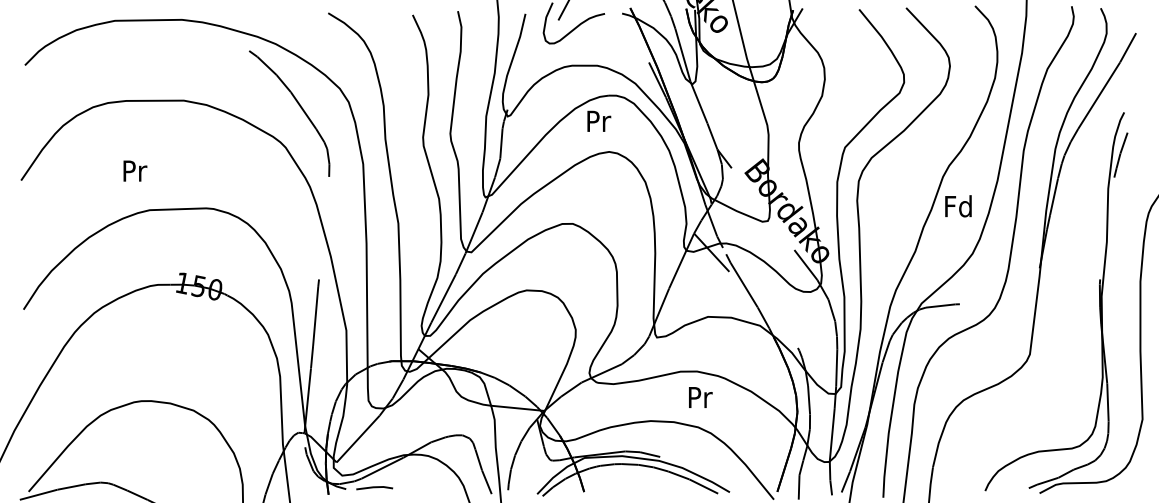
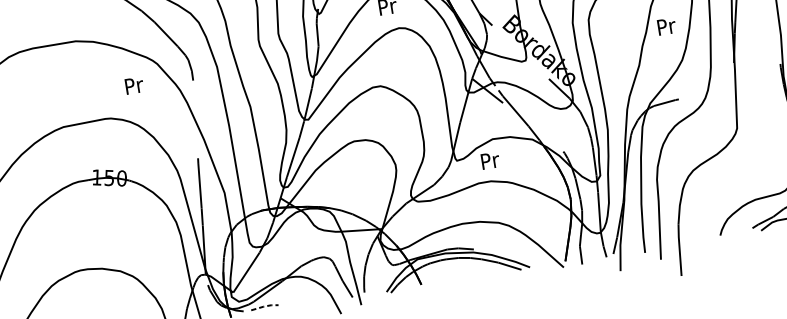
text: (135, 170) -> (134, 85), moved
text: (958, 206) -> (666, 26), Fd -> Pr
text: (700, 397) -> (490, 160), moved
line: (375, 487) -> (265, 306), solid -> dashed

